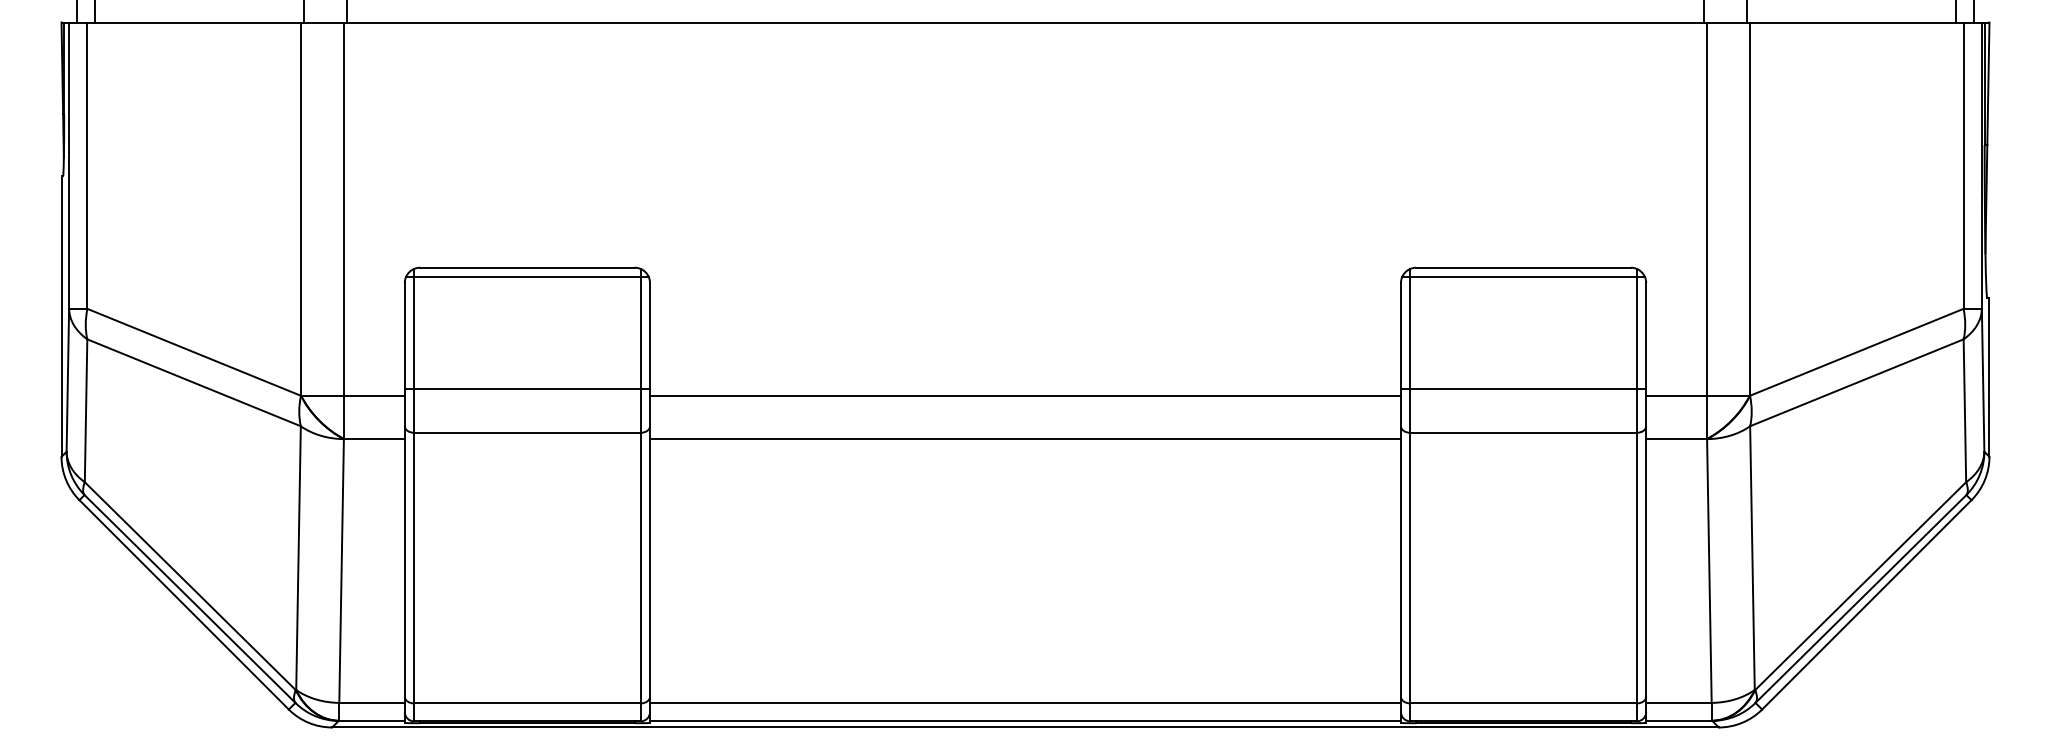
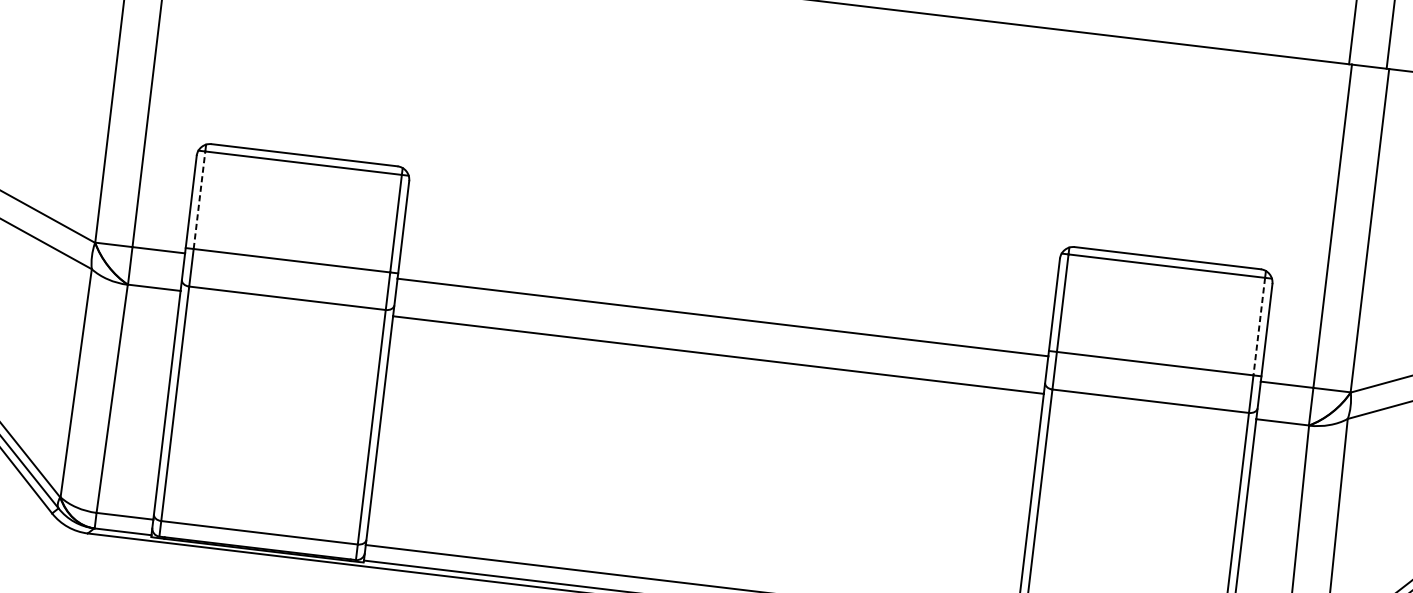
line: (414, 332) -> (200, 199), solid -> dashed
line: (1636, 333) -> (1258, 326), solid -> dashed

